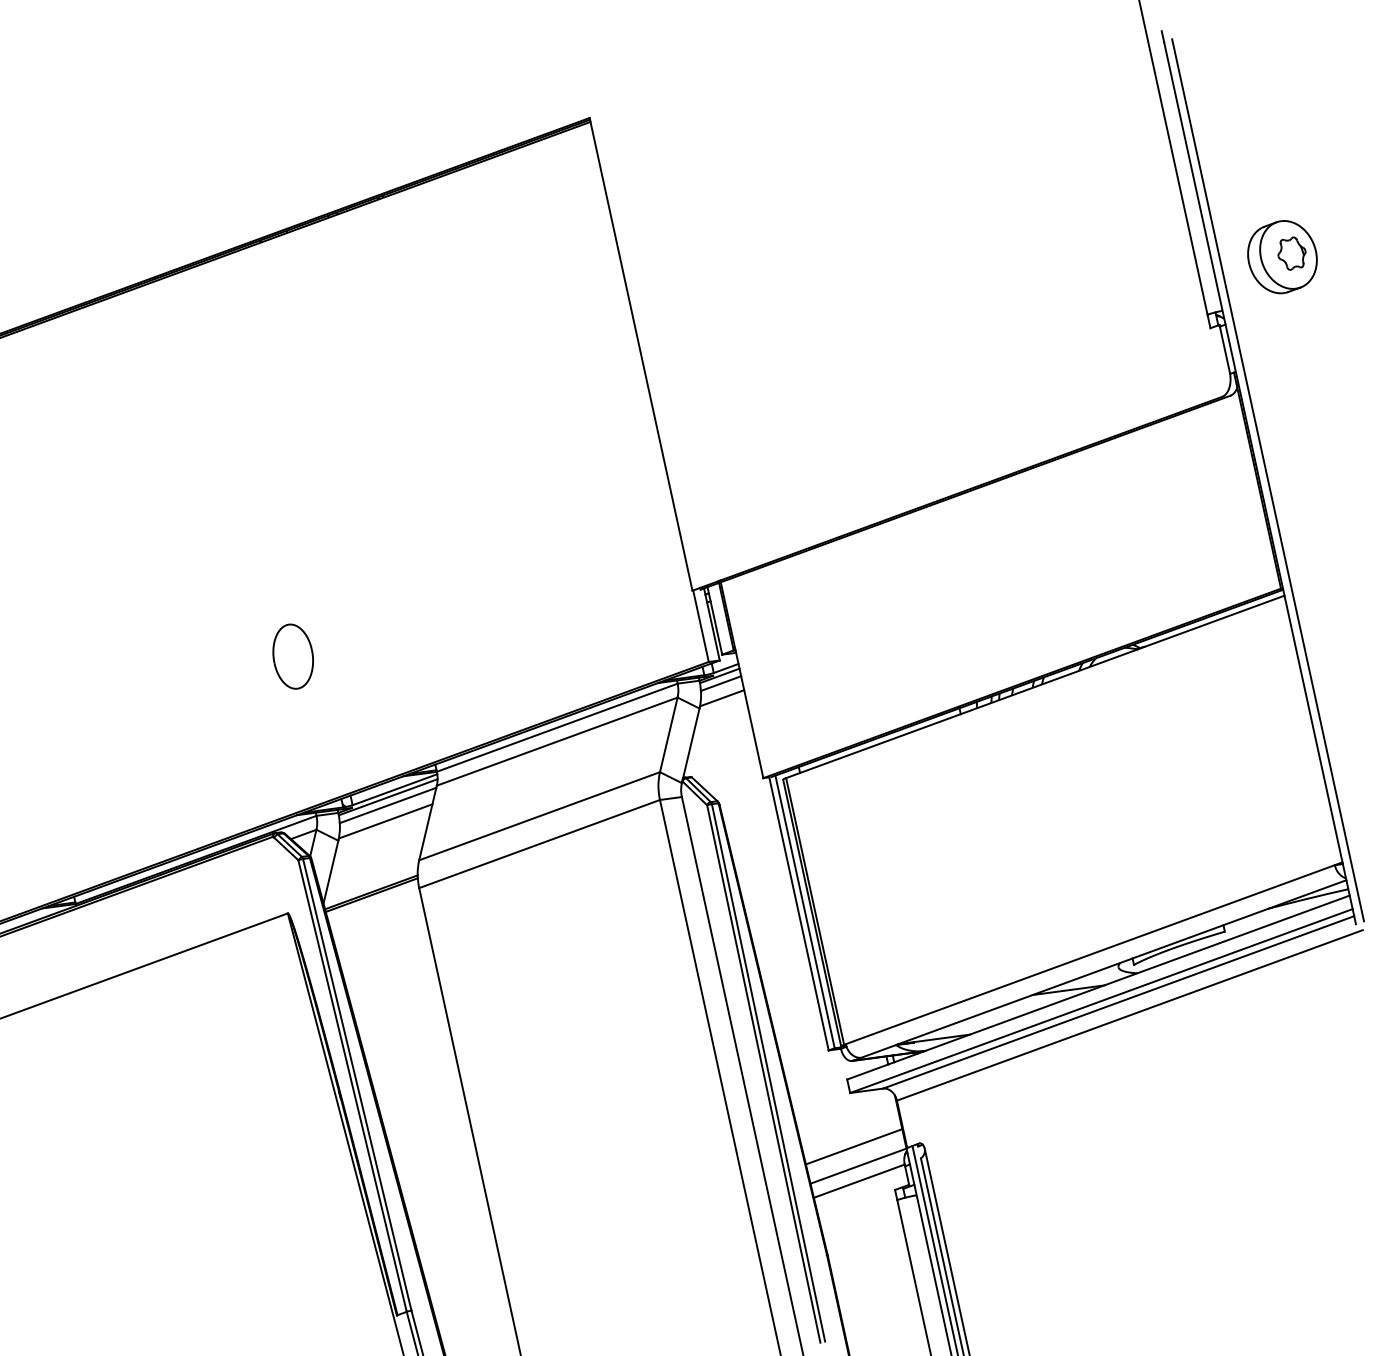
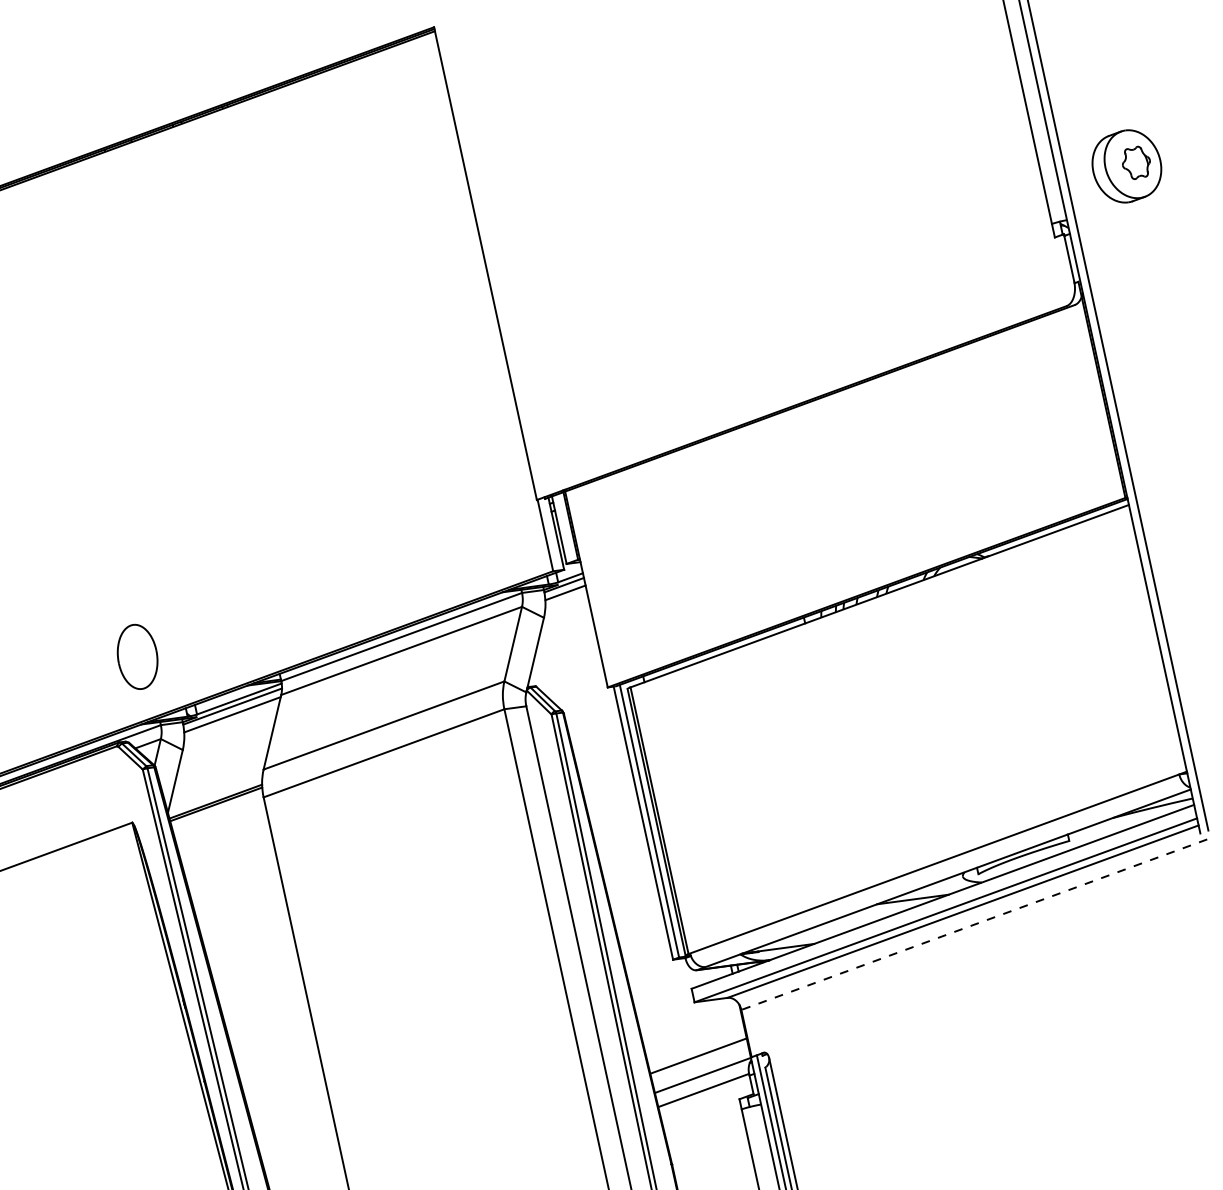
part: (292, 656) -> (136, 656), moved
line: (722, 698) -> (566, 607), removed
line: (385, 821) -> (229, 730), removed
line: (1129, 1015) -> (973, 924), solid -> dashed

